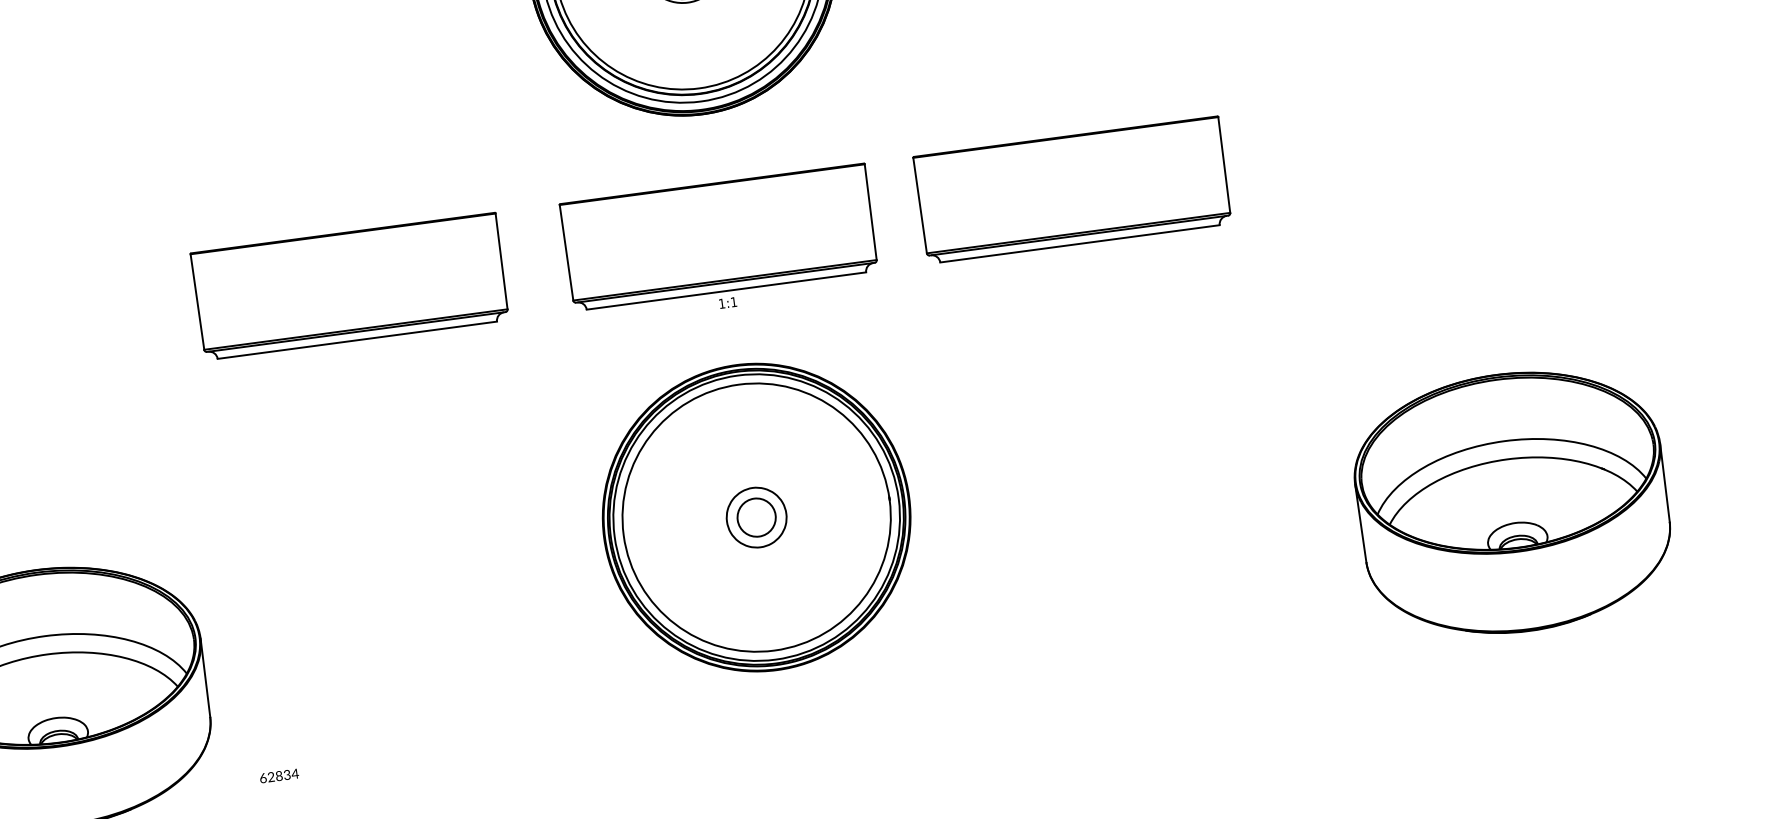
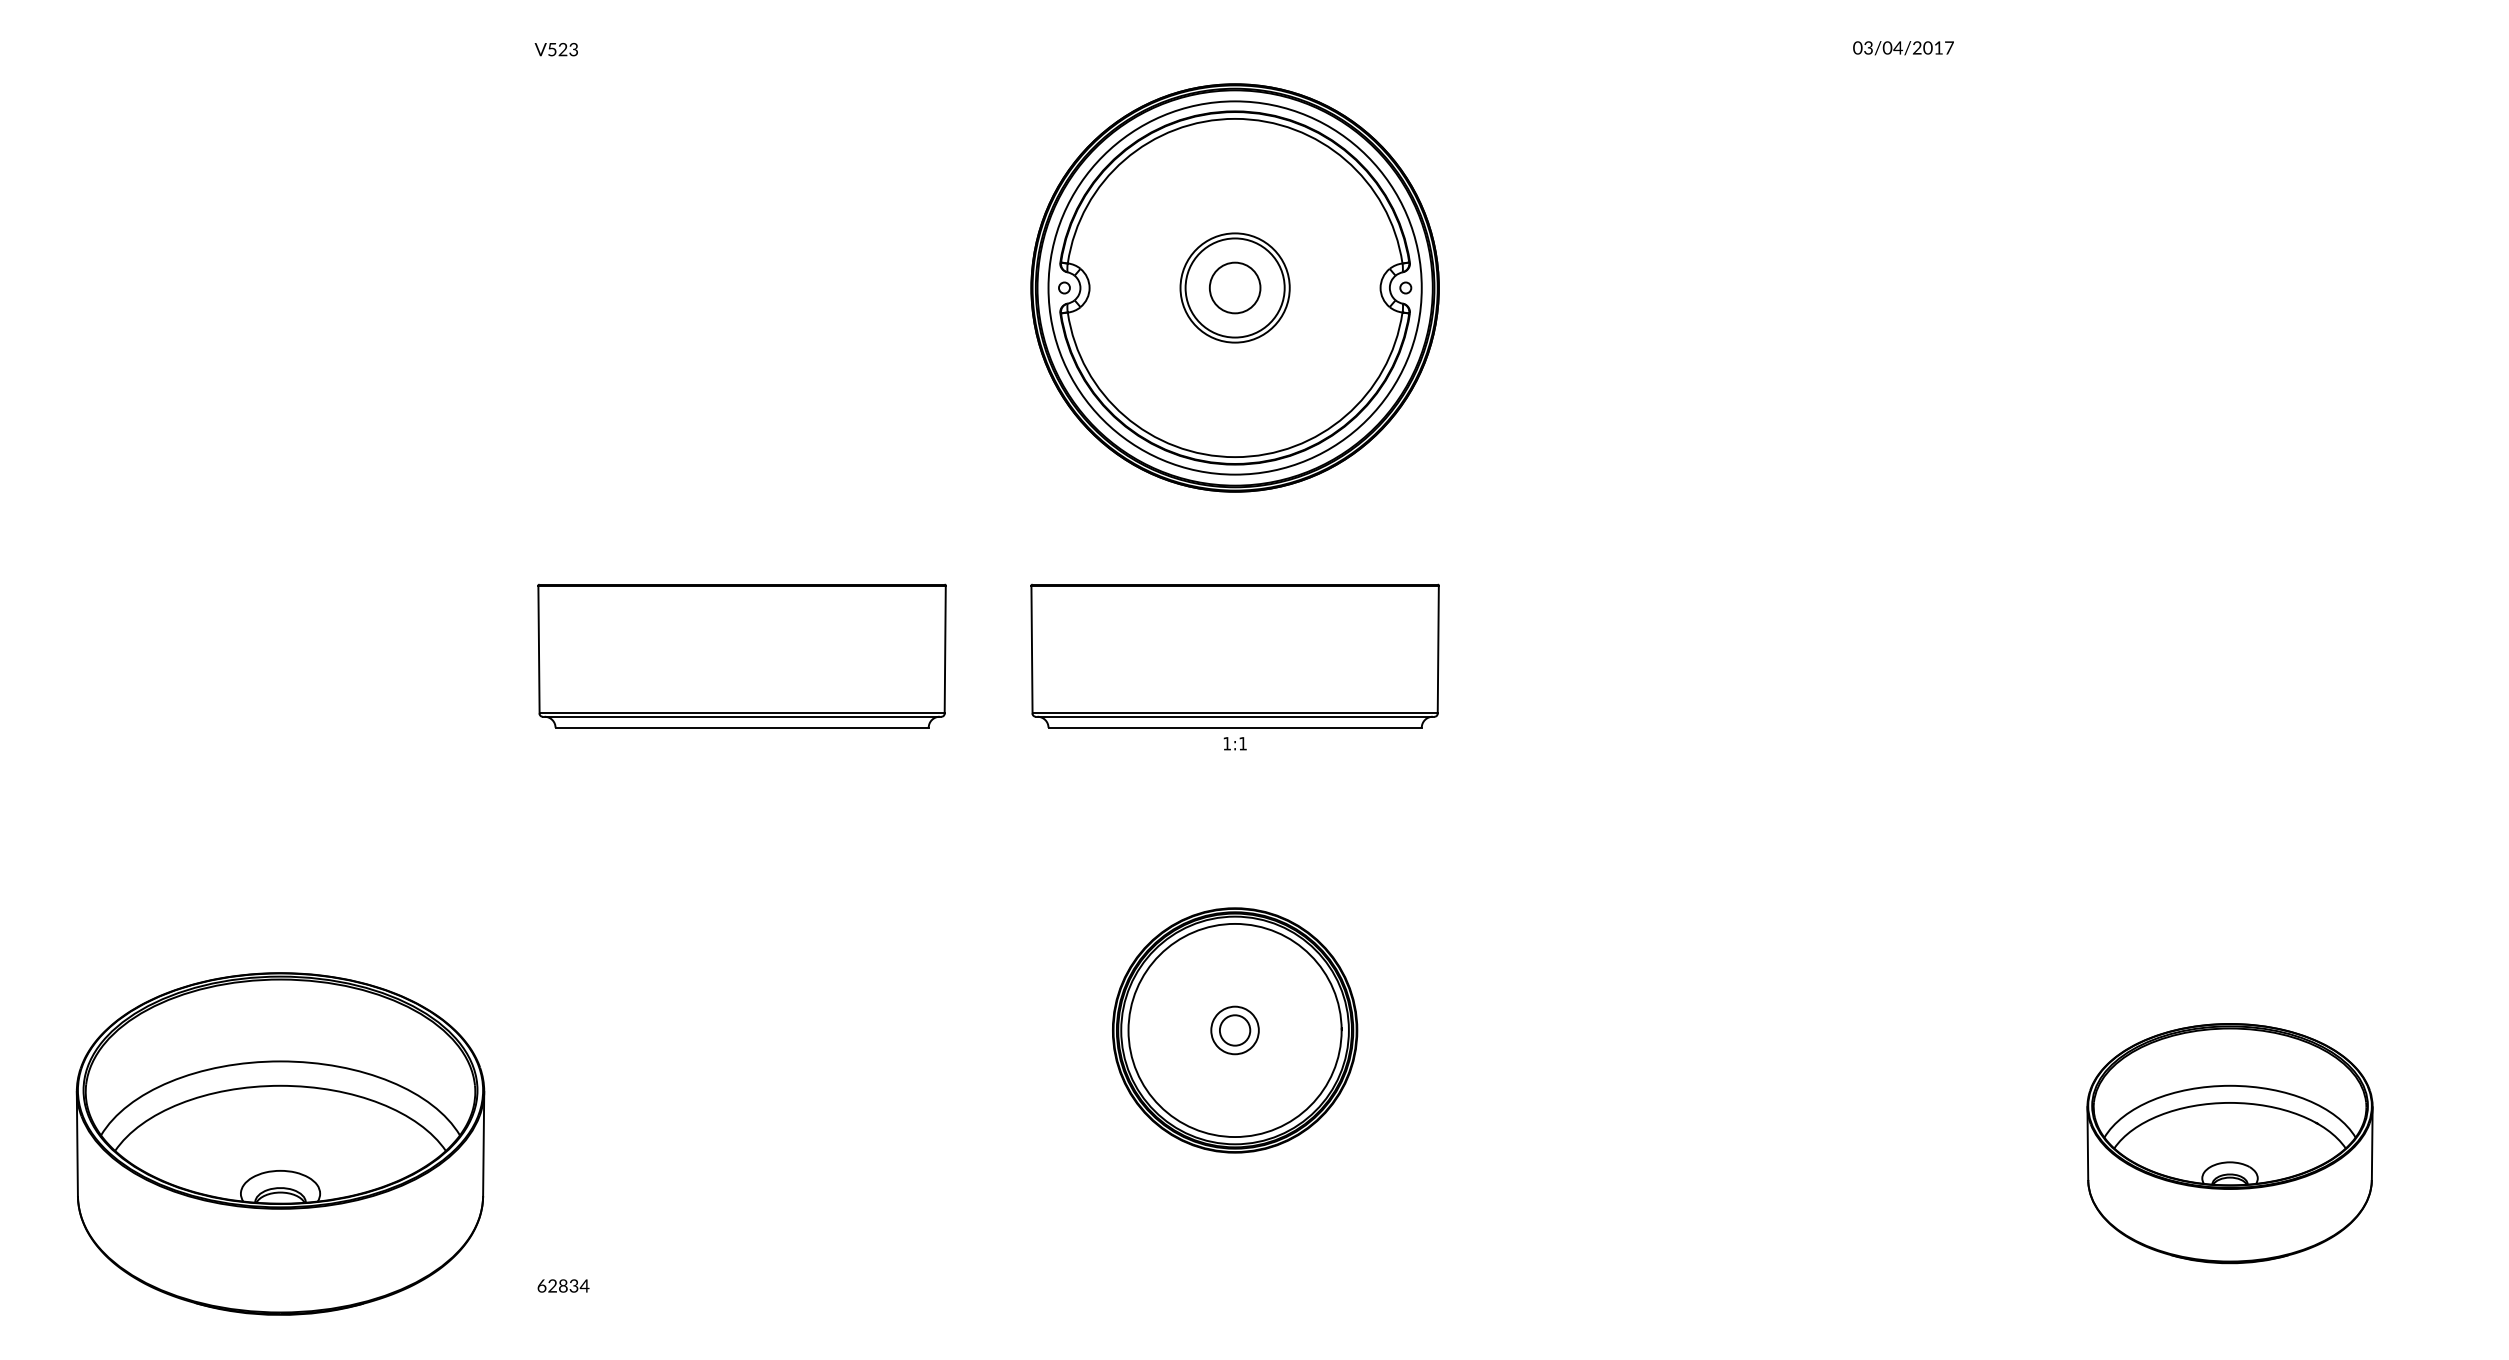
part: (1072, 189) -> (1706, 655), removed
part: (1512, 502) -> (2229, 1143), size x0.7
part: (756, 517) -> (1234, 1030), size x0.6

